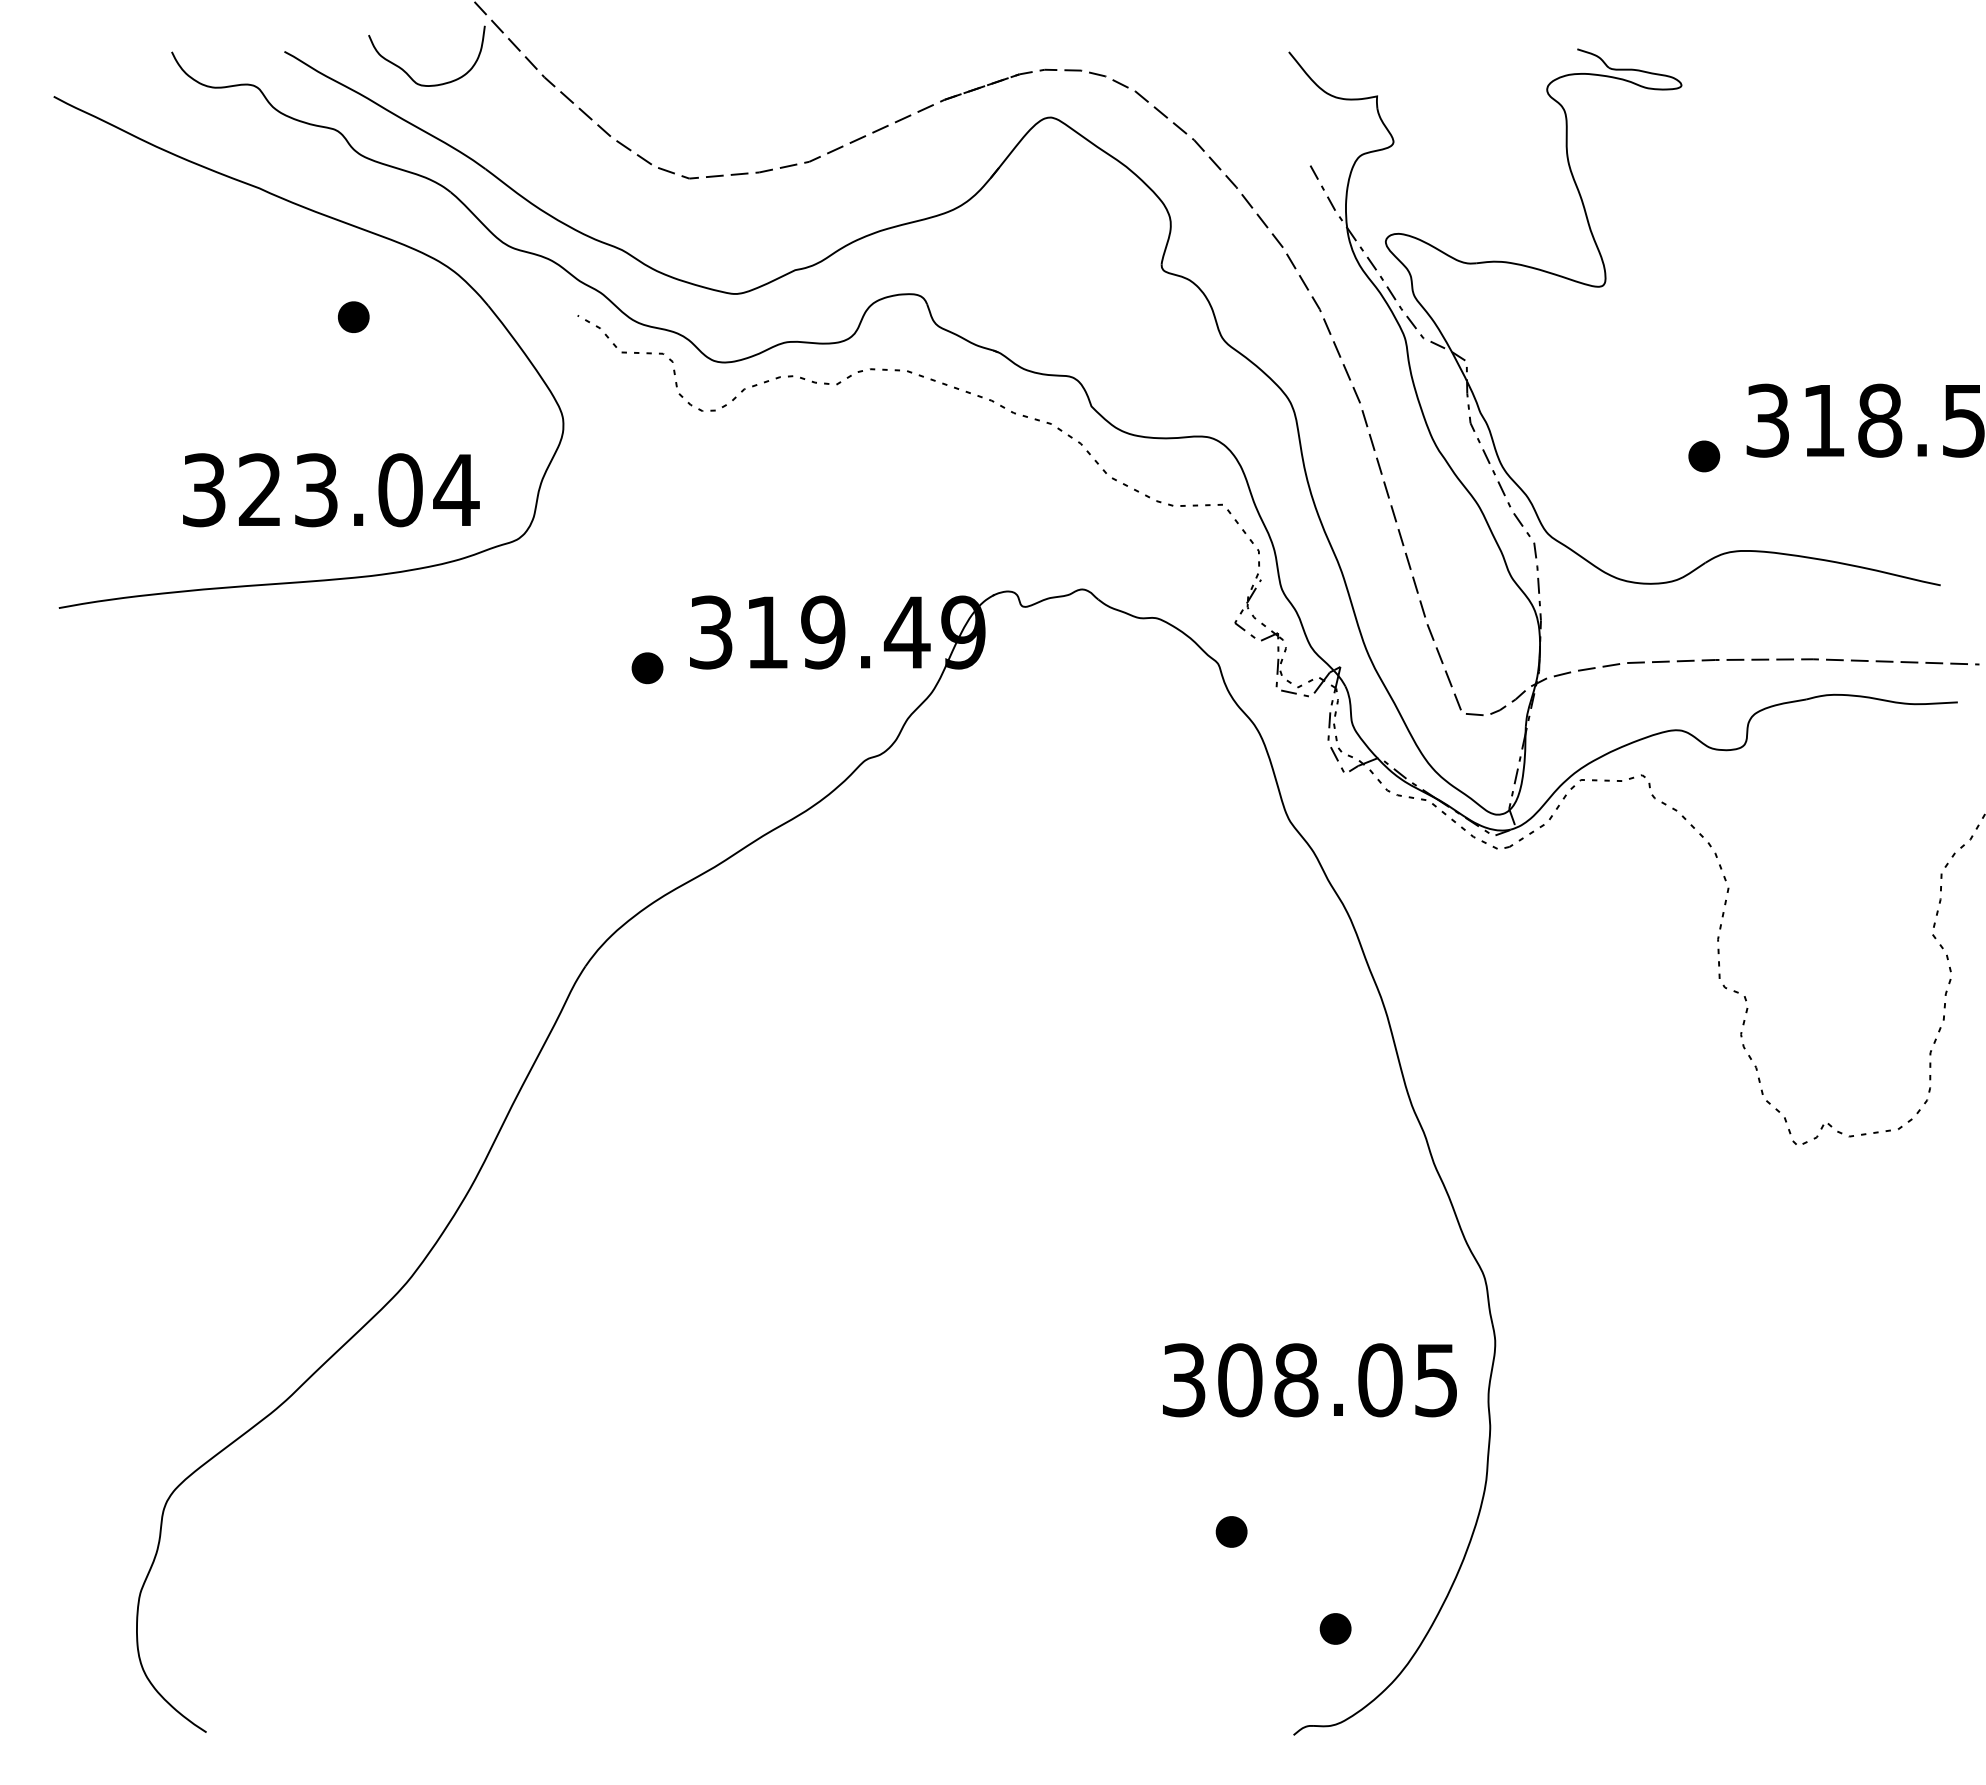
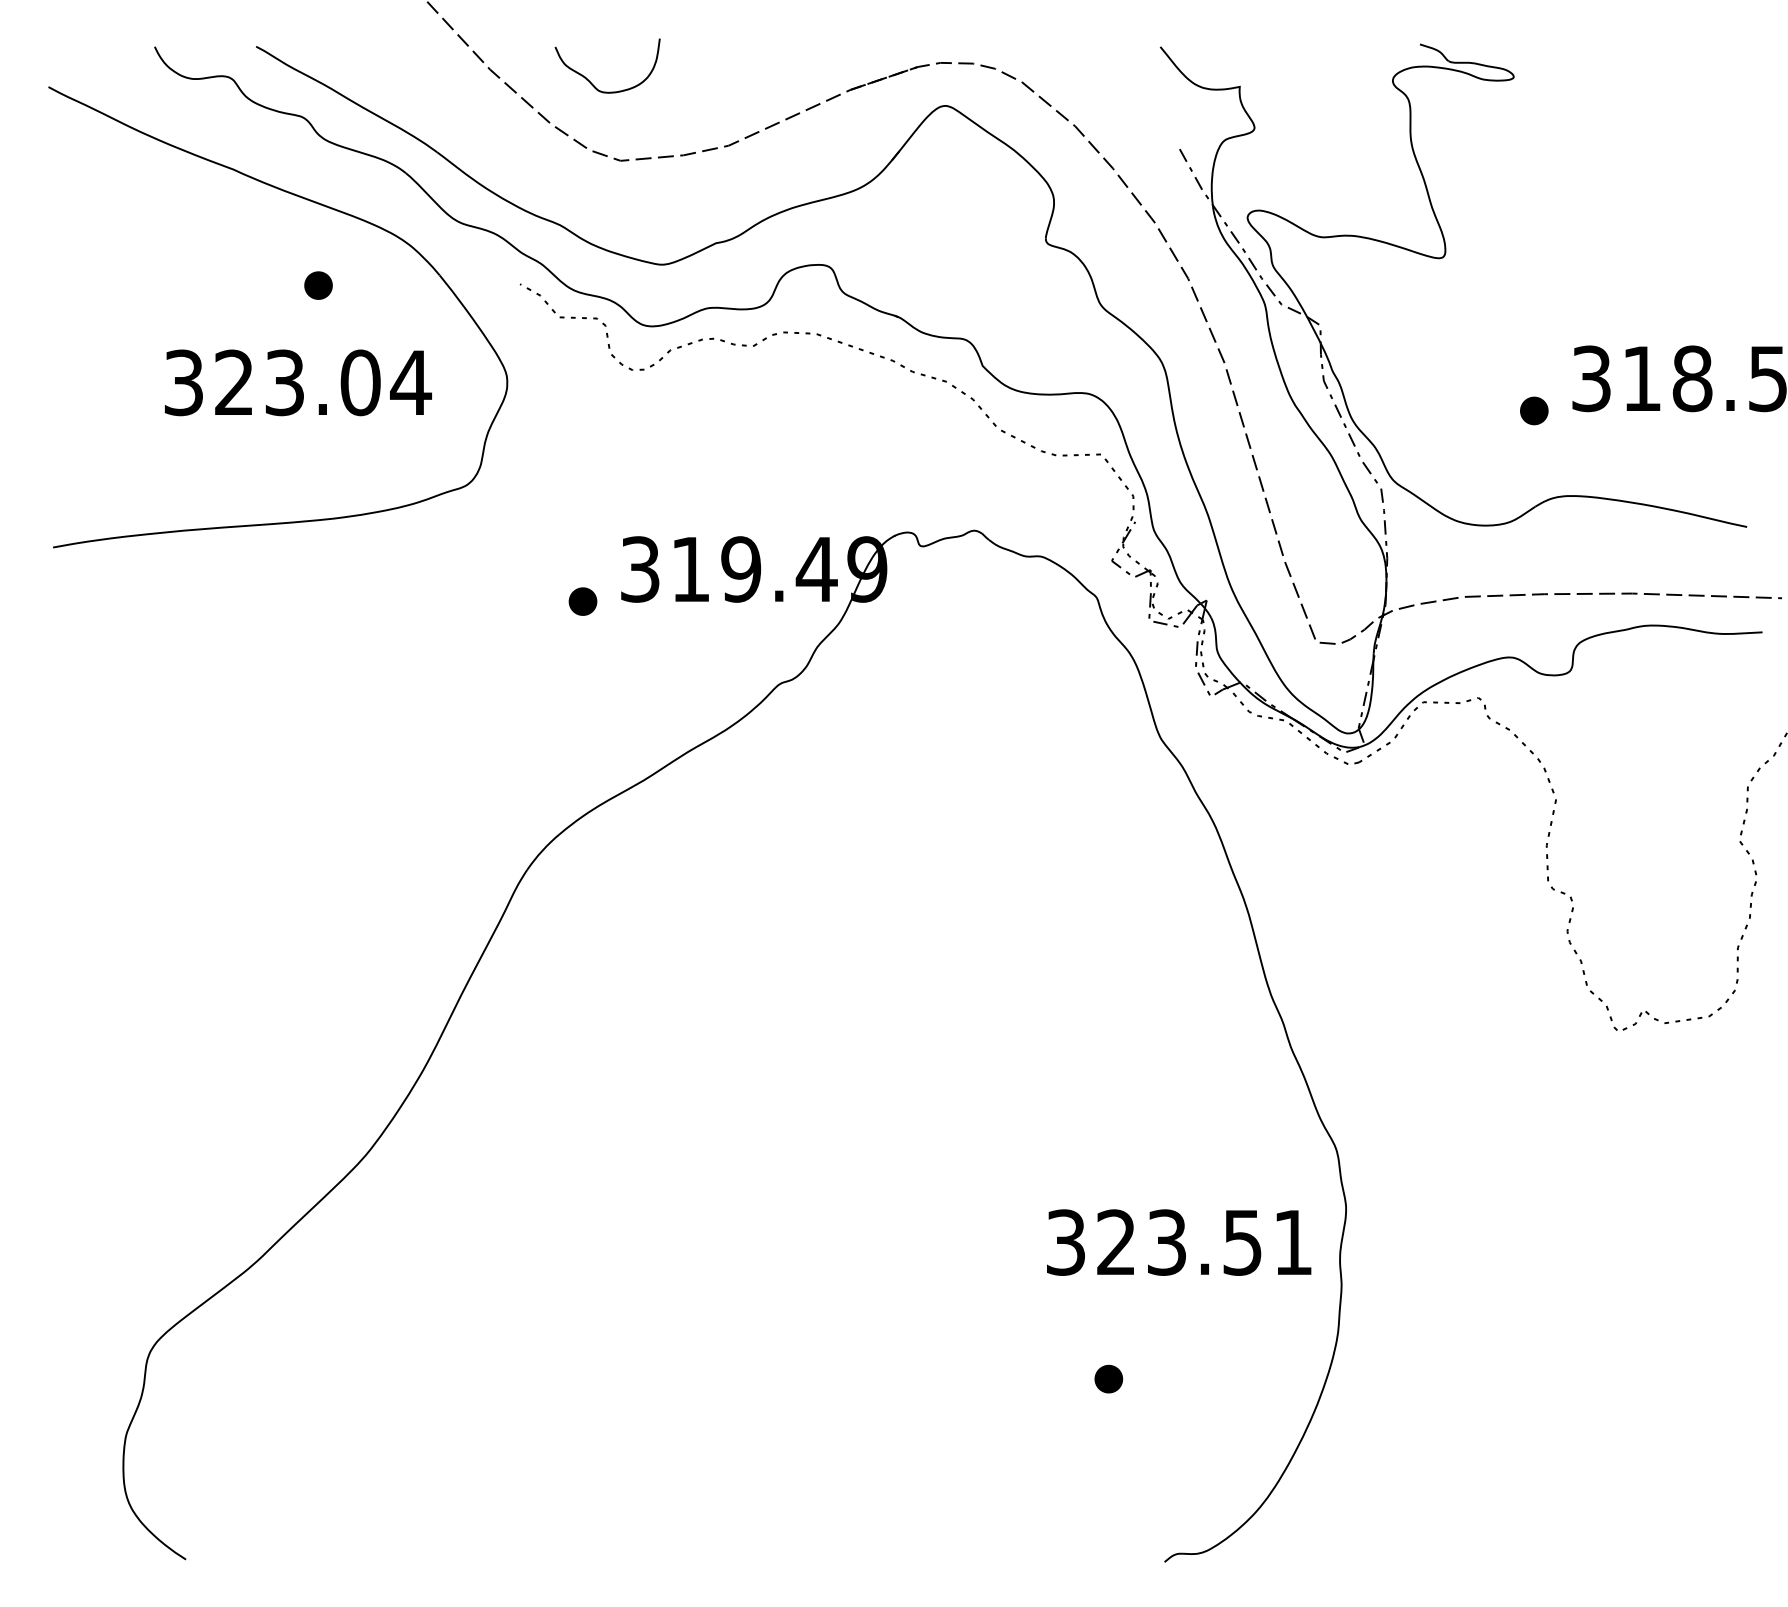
curve: (408, 73) -> (591, 81), moved
text: (331, 490) -> (298, 383), moved
text: (1337, 1380) -> (1204, 1242), 308.05 -> 323.51
part: (1335, 1628) -> (1202, 1466), removed

